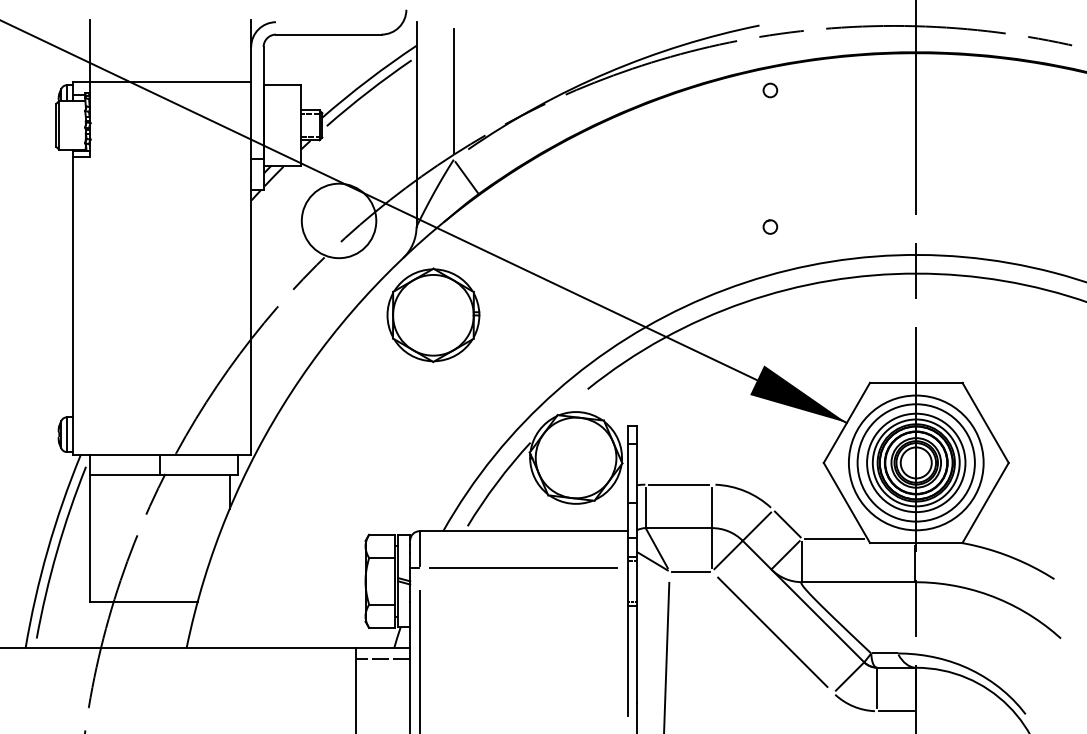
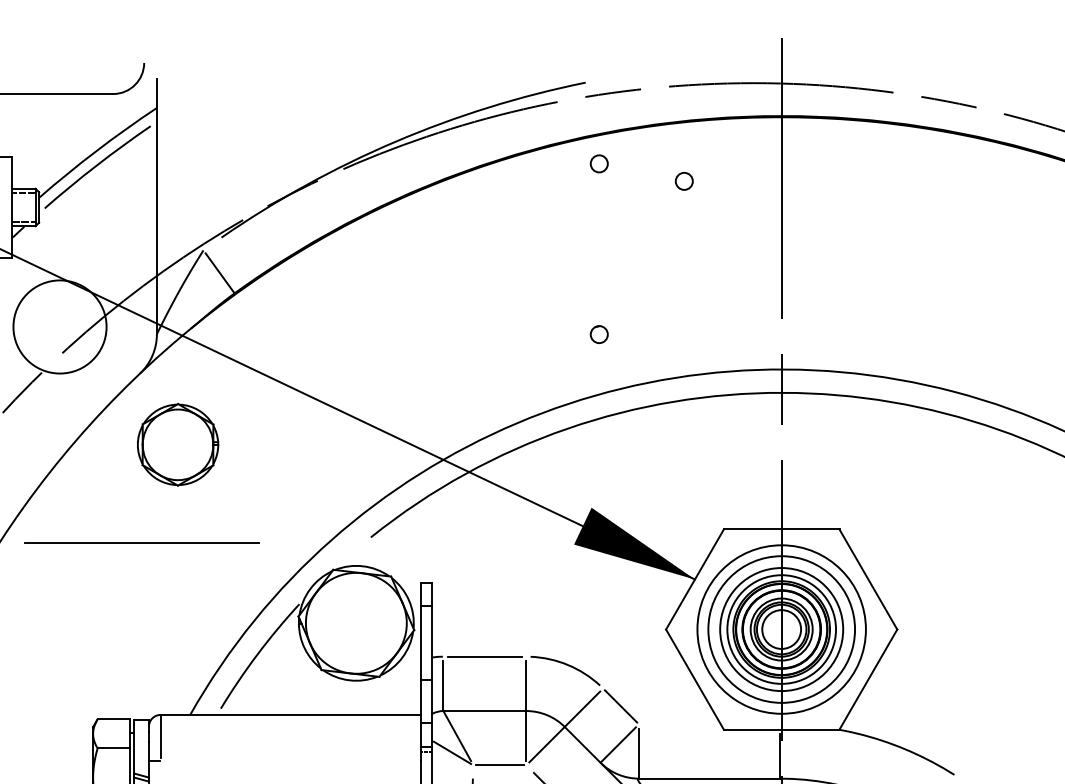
line: (453, 90) -> (203, 163), removed
circle: (838, 104) -> (684, 181), added
part: (433, 314) -> (178, 443), size x0.7
line: (834, 538) -> (679, 724), removed
line: (523, 567) -> (141, 541), moved

